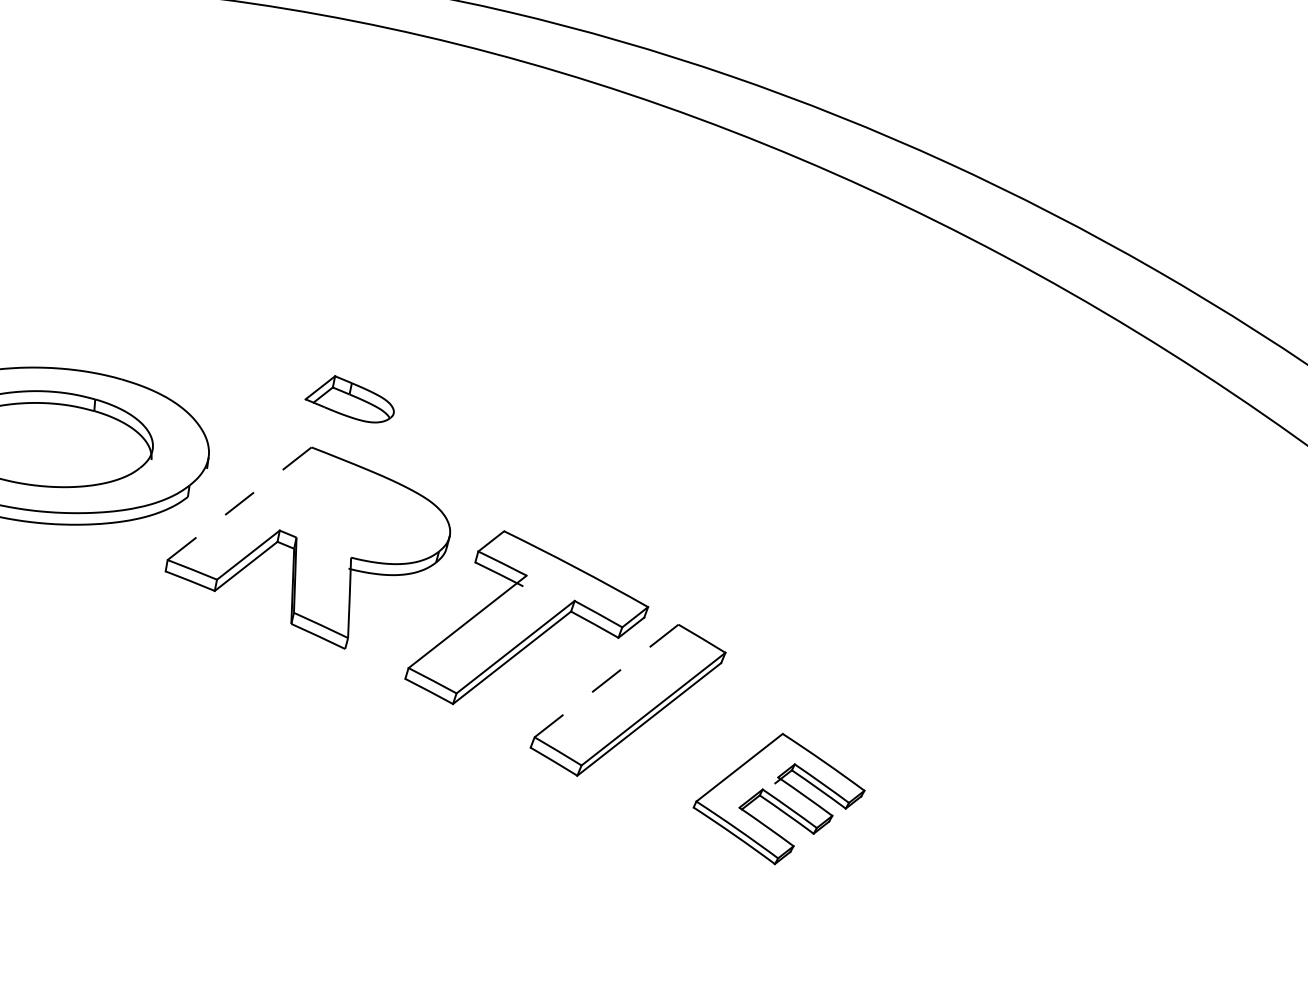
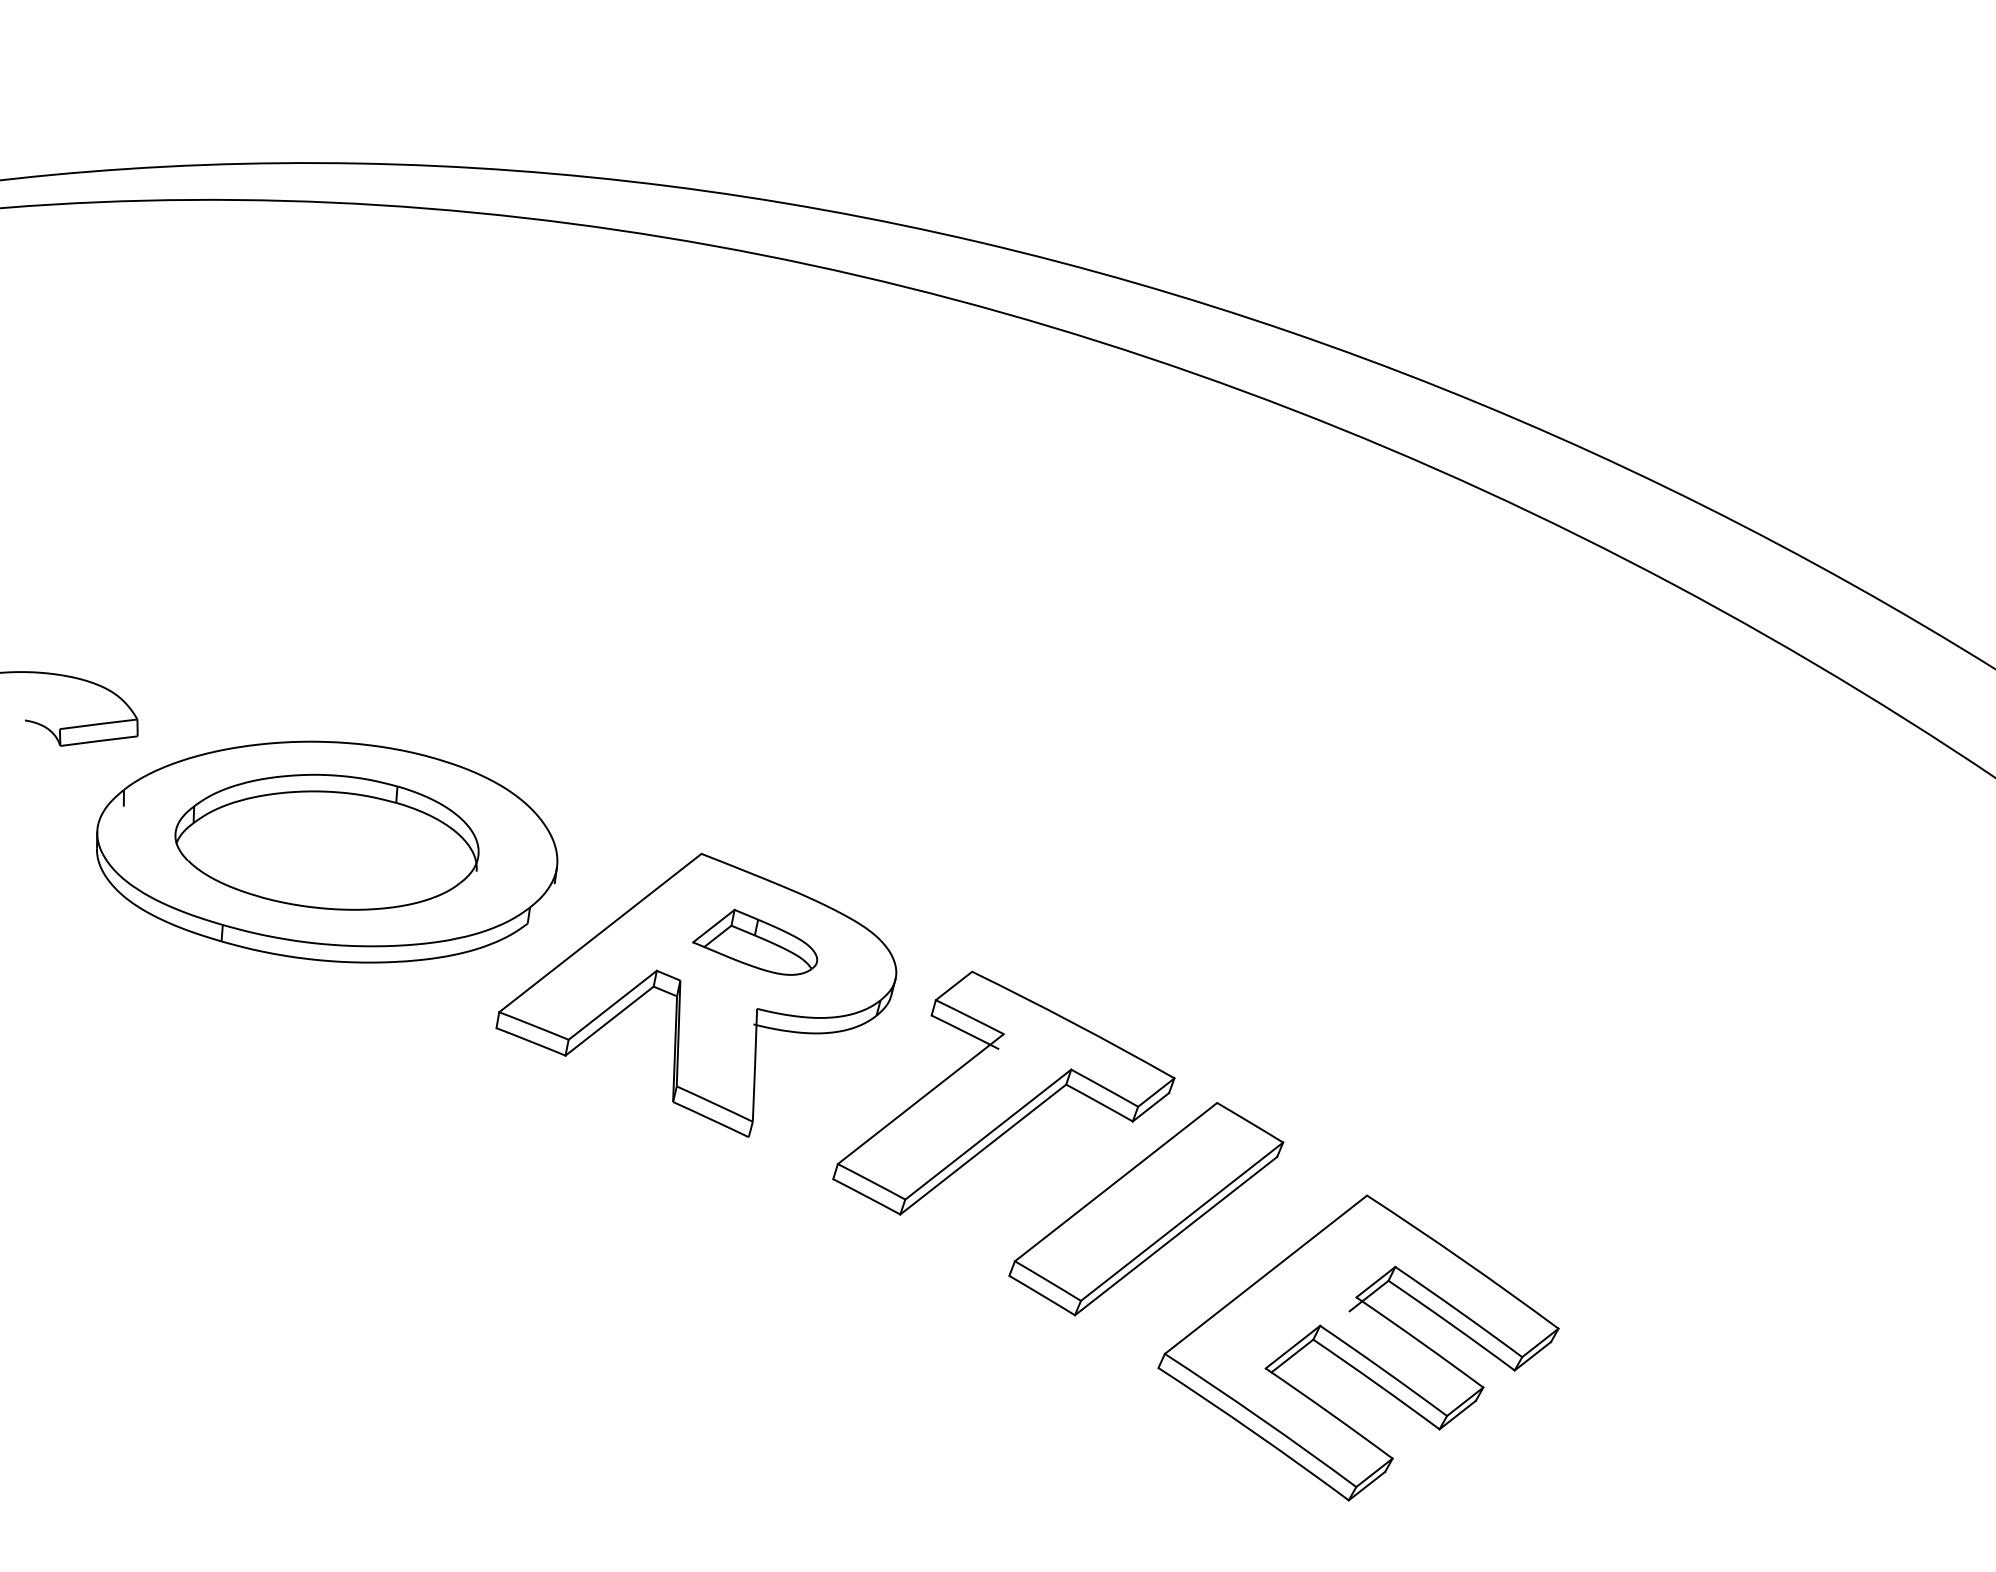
part: (349, 398) -> (755, 941), moved
line: (239, 503) -> (600, 932), dashed -> solid
line: (606, 680) -> (1116, 1181), dashed -> solid
part: (779, 798) -> (1358, 1347), size x1.67

